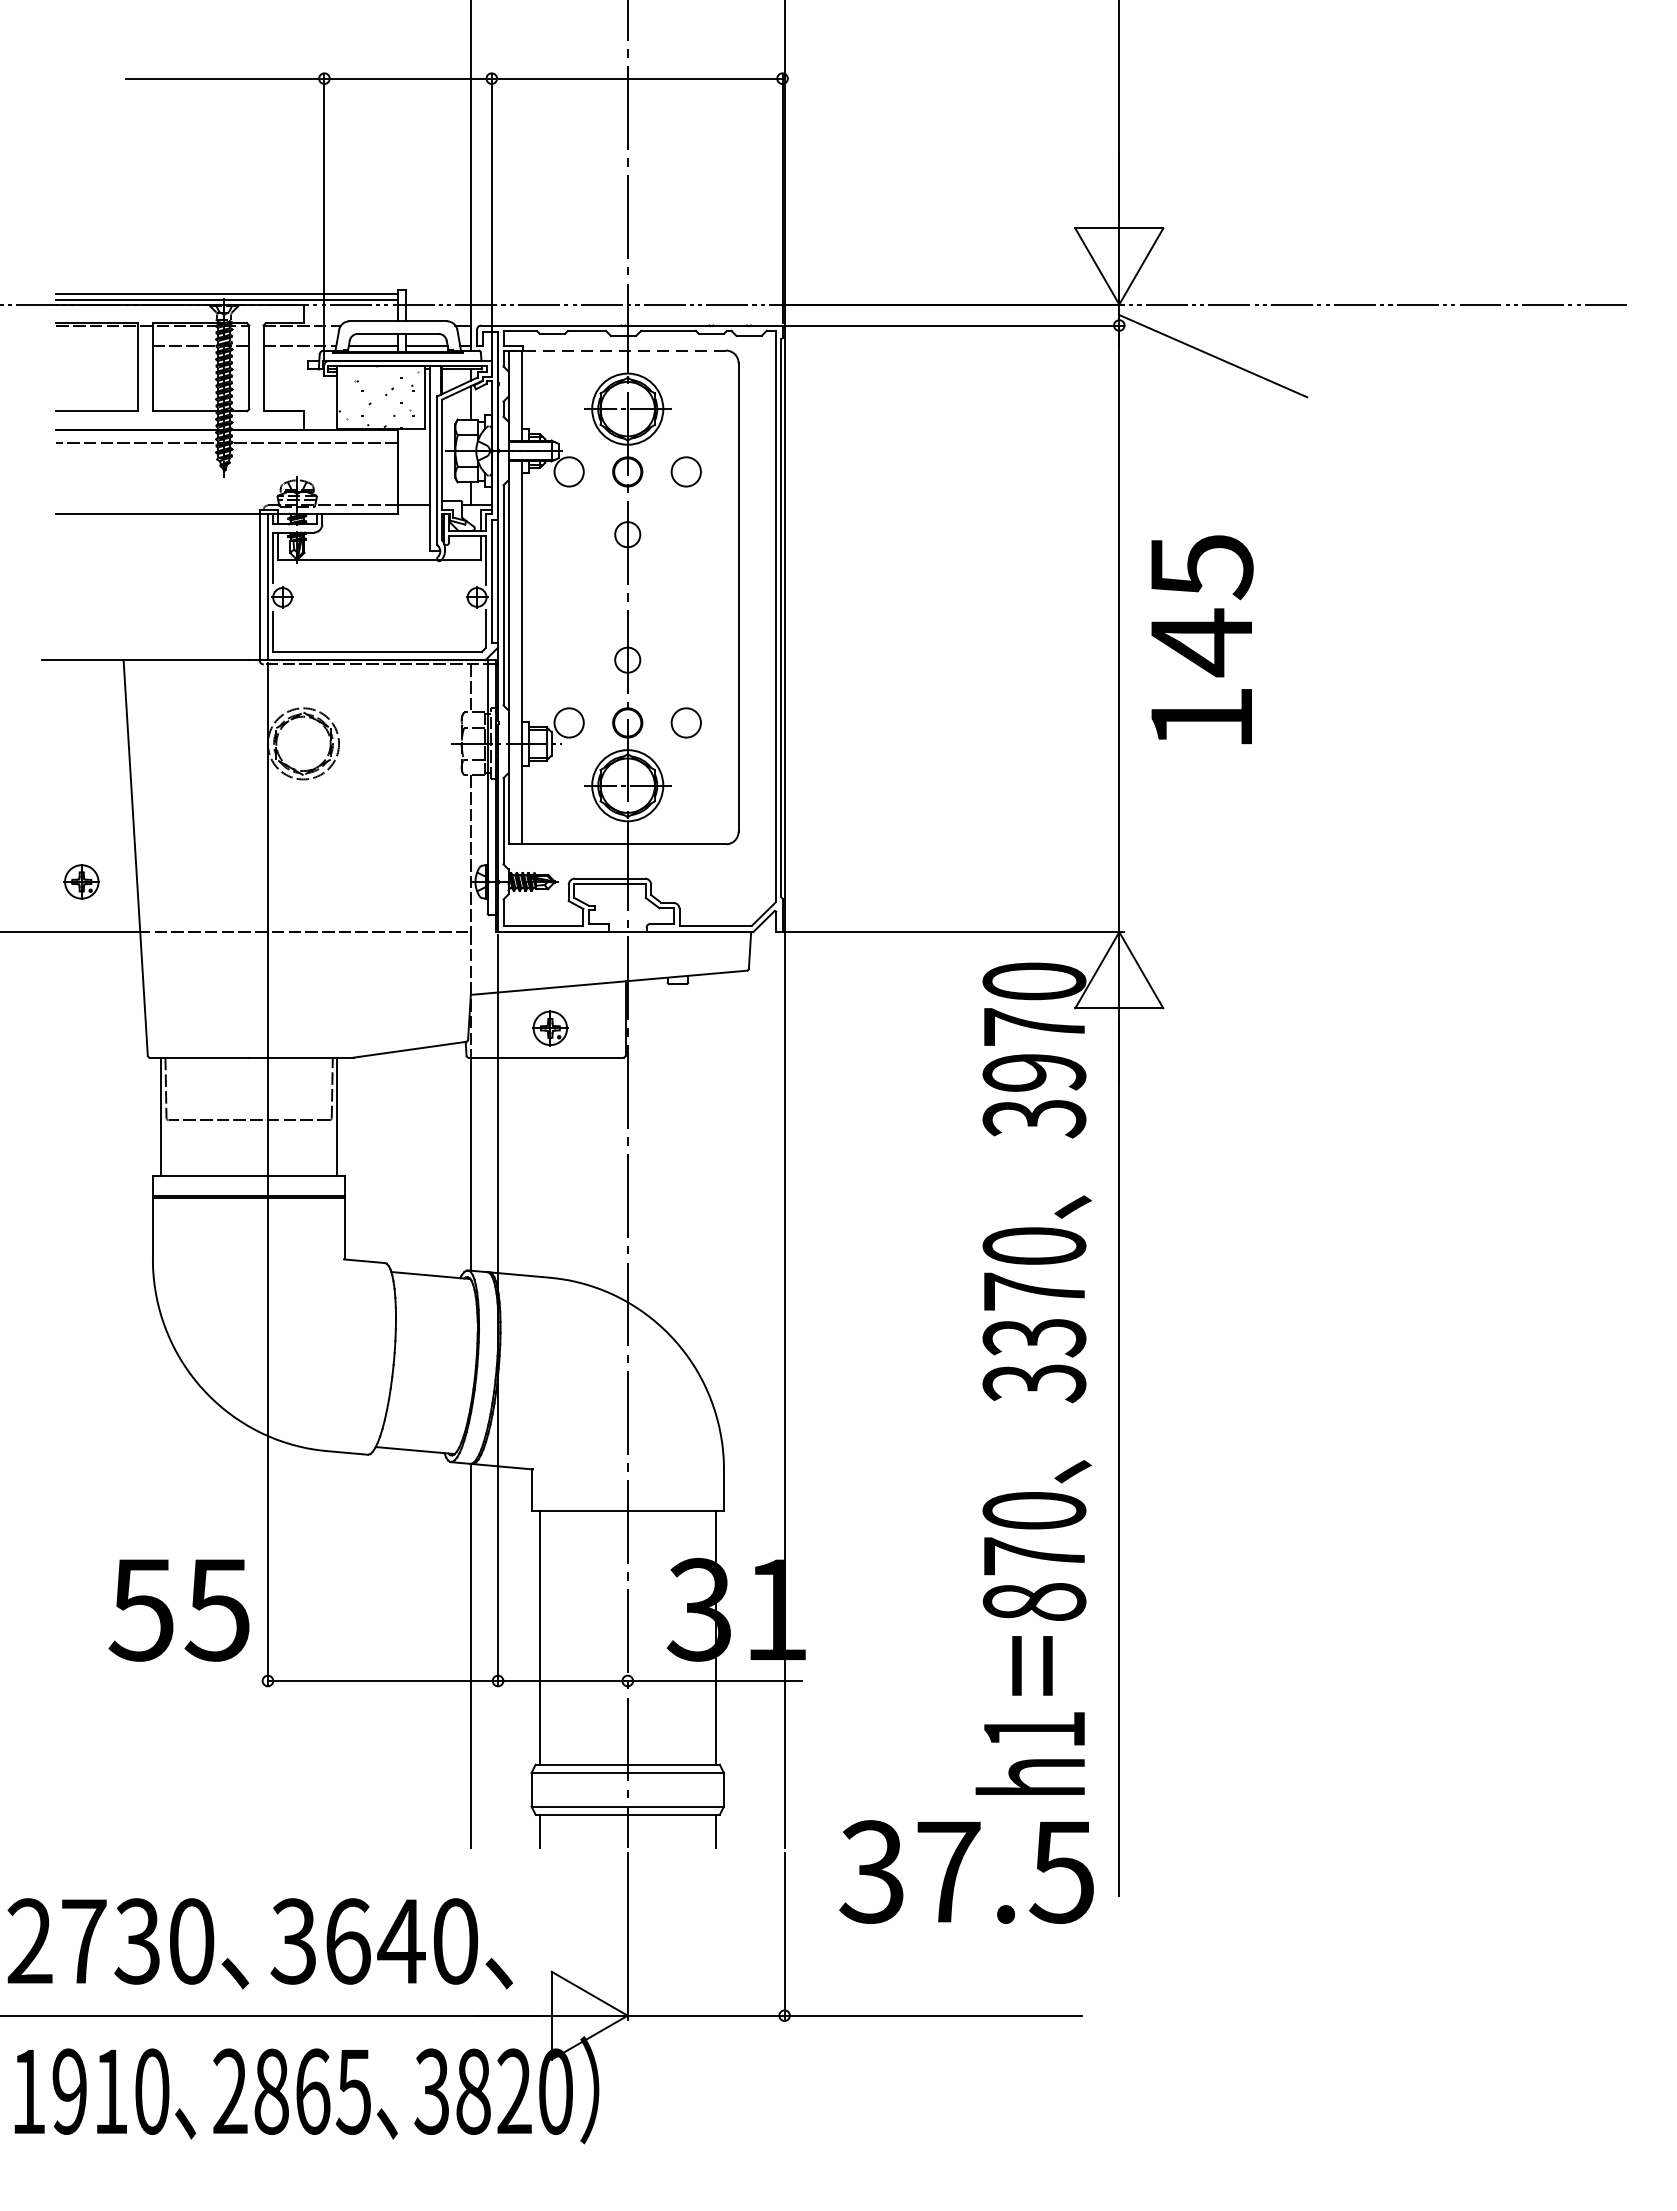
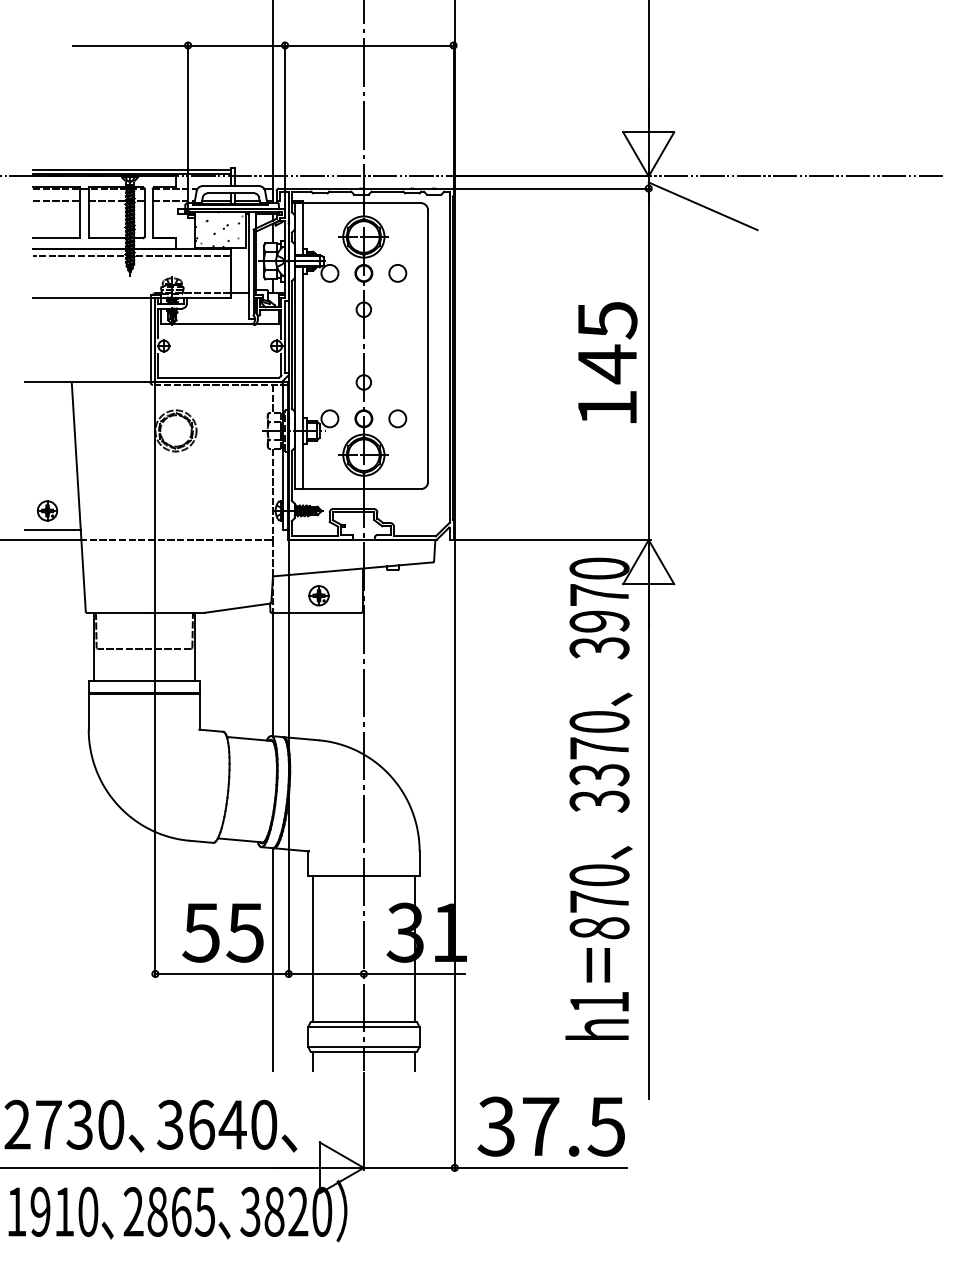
line: (97, 346) -> (56, 200), added
line: (616, 351) -> (357, 203), dashed -> solid
text: (1201, 639) -> (607, 362), moved
line: (90, 915) -> (52, 530), added
text: (178, 1609) -> (222, 932), moved
text: (965, 1871) -> (550, 1126), moved

